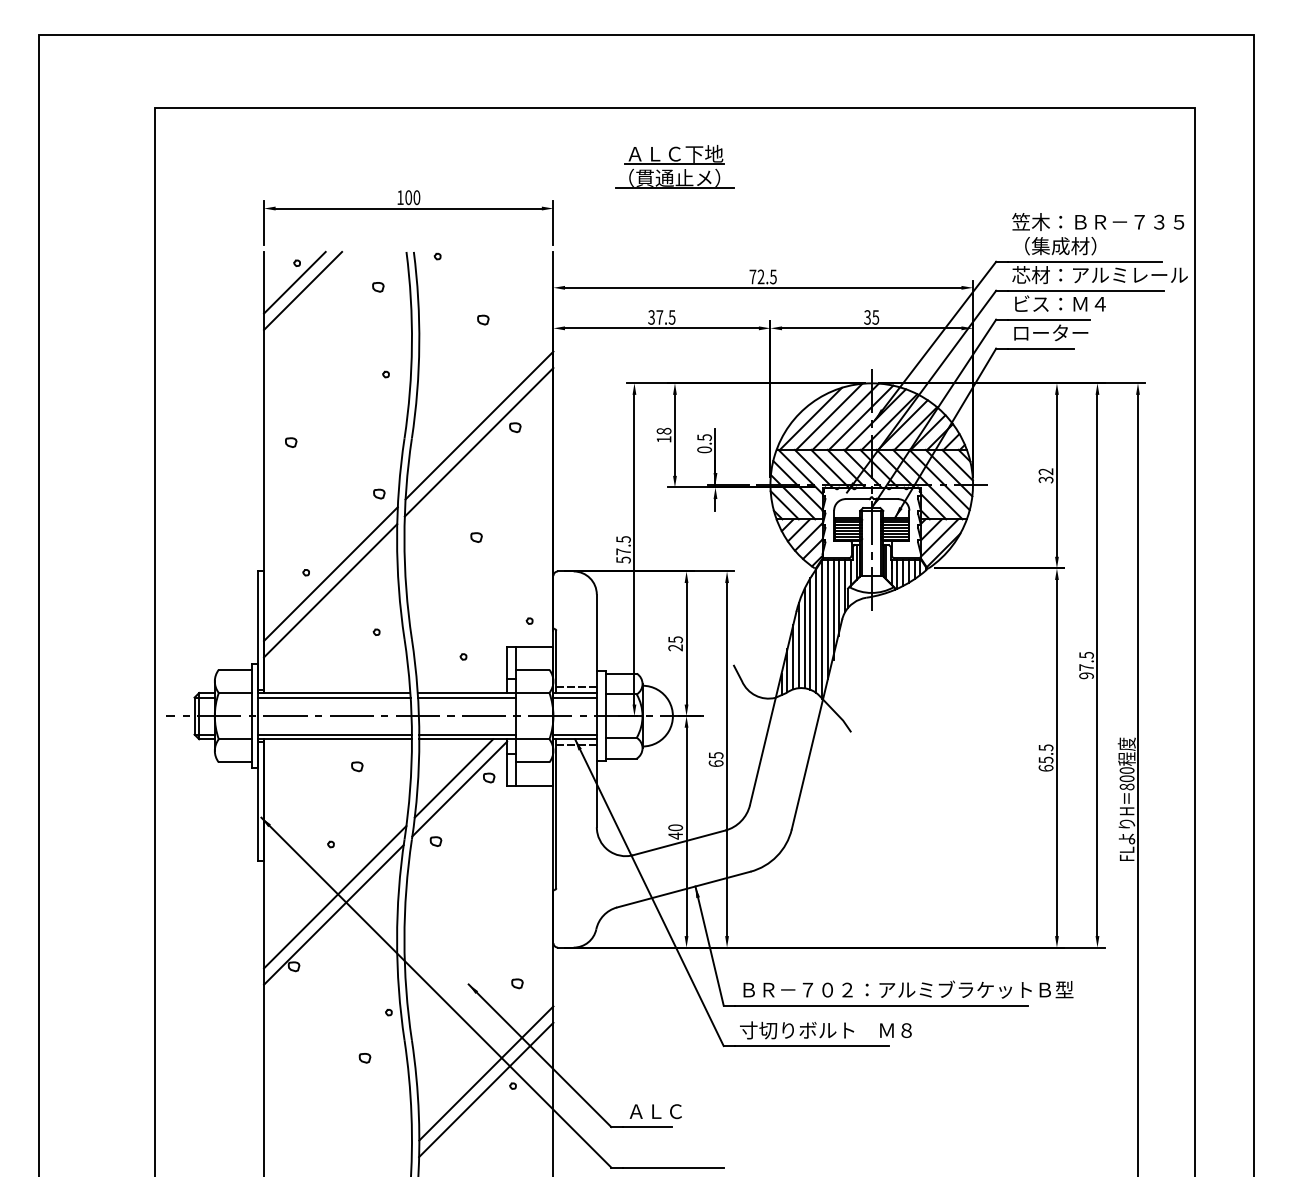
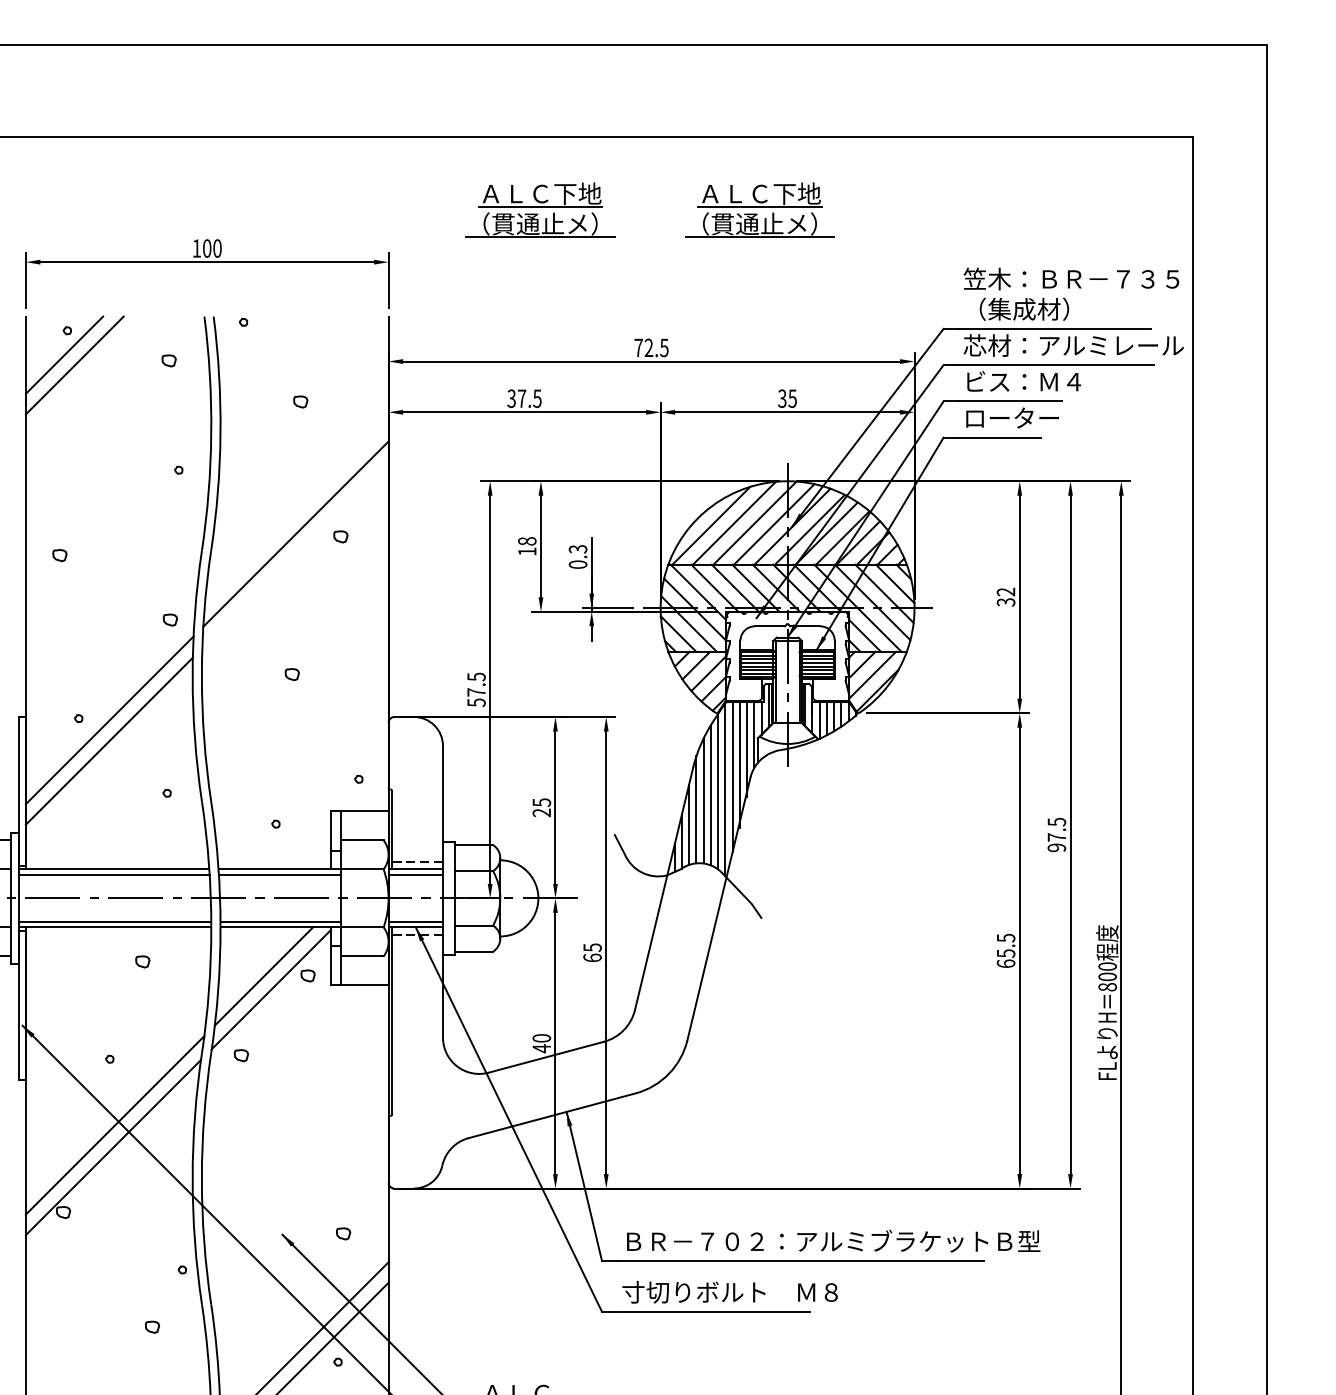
part: (849, 166) -> (759, 209), added
text: (704, 437) -> (577, 549), 0.5 -> 0.3
line: (478, 442) -> (294, 555), removed

